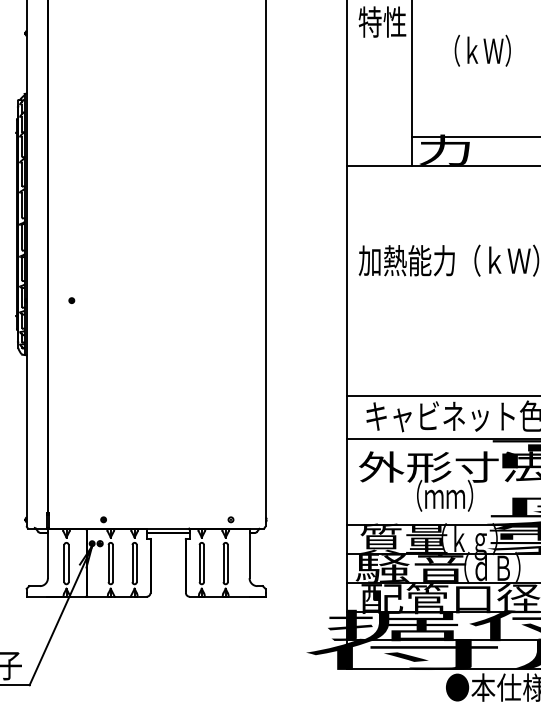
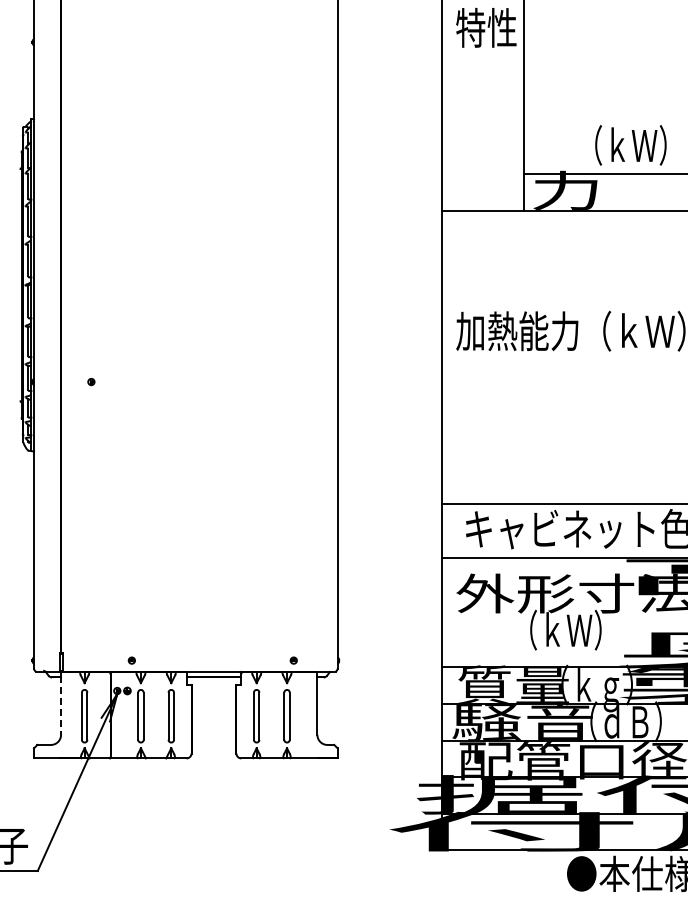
text: (482, 50) -> (630, 145), moved
text: (445, 495) -> (566, 629), （ｍｍ） -> （ｋＷ）
line: (48, 555) -> (61, 705), solid -> dashed

